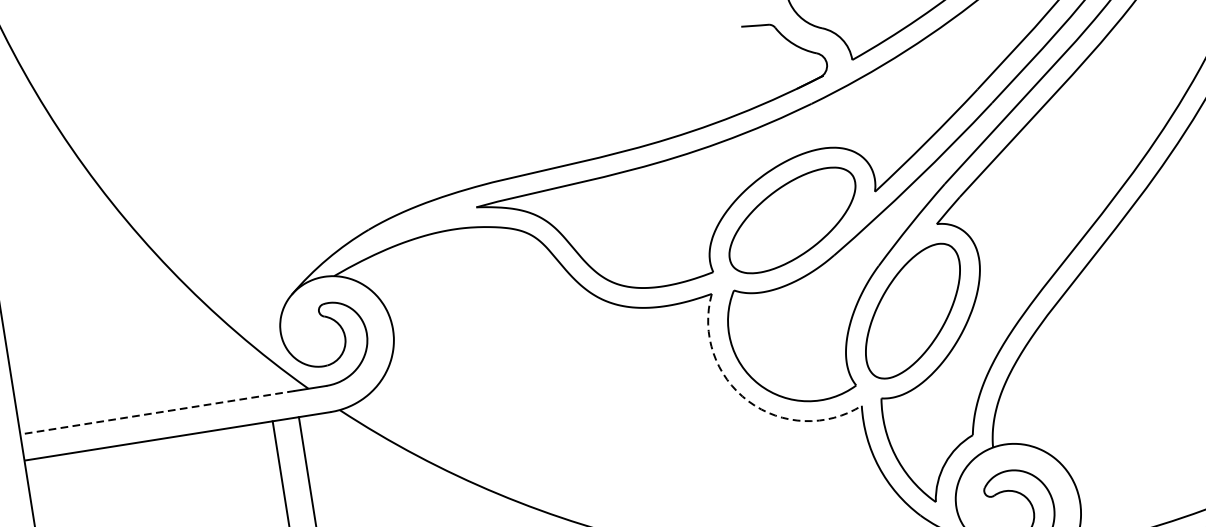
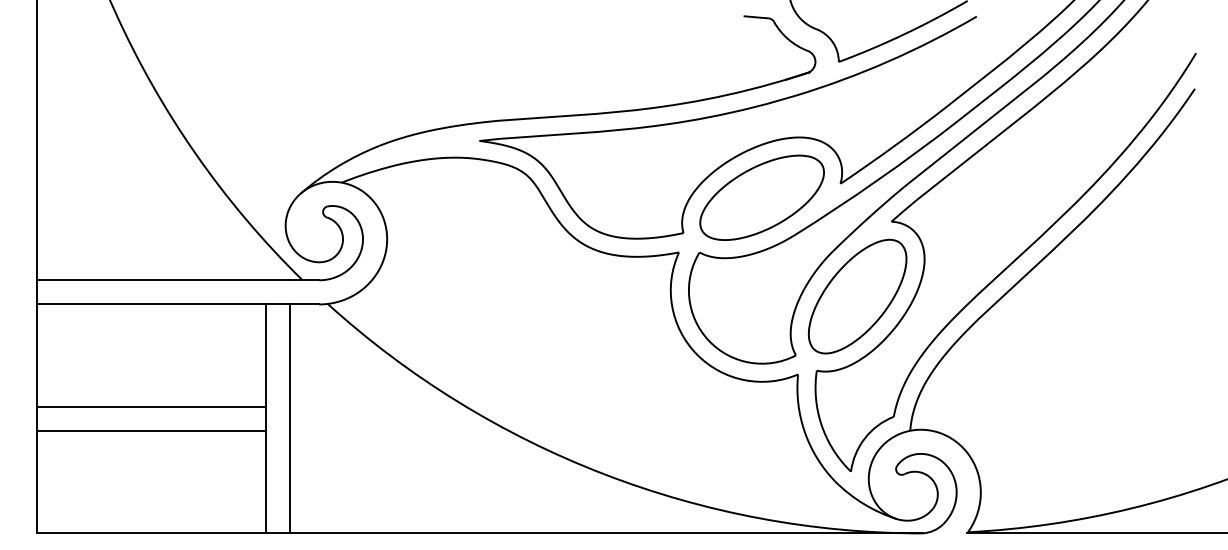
arc: (748, 401) -> (696, 354), dashed -> solid
line: (157, 412) -> (163, 280), dashed -> solid

